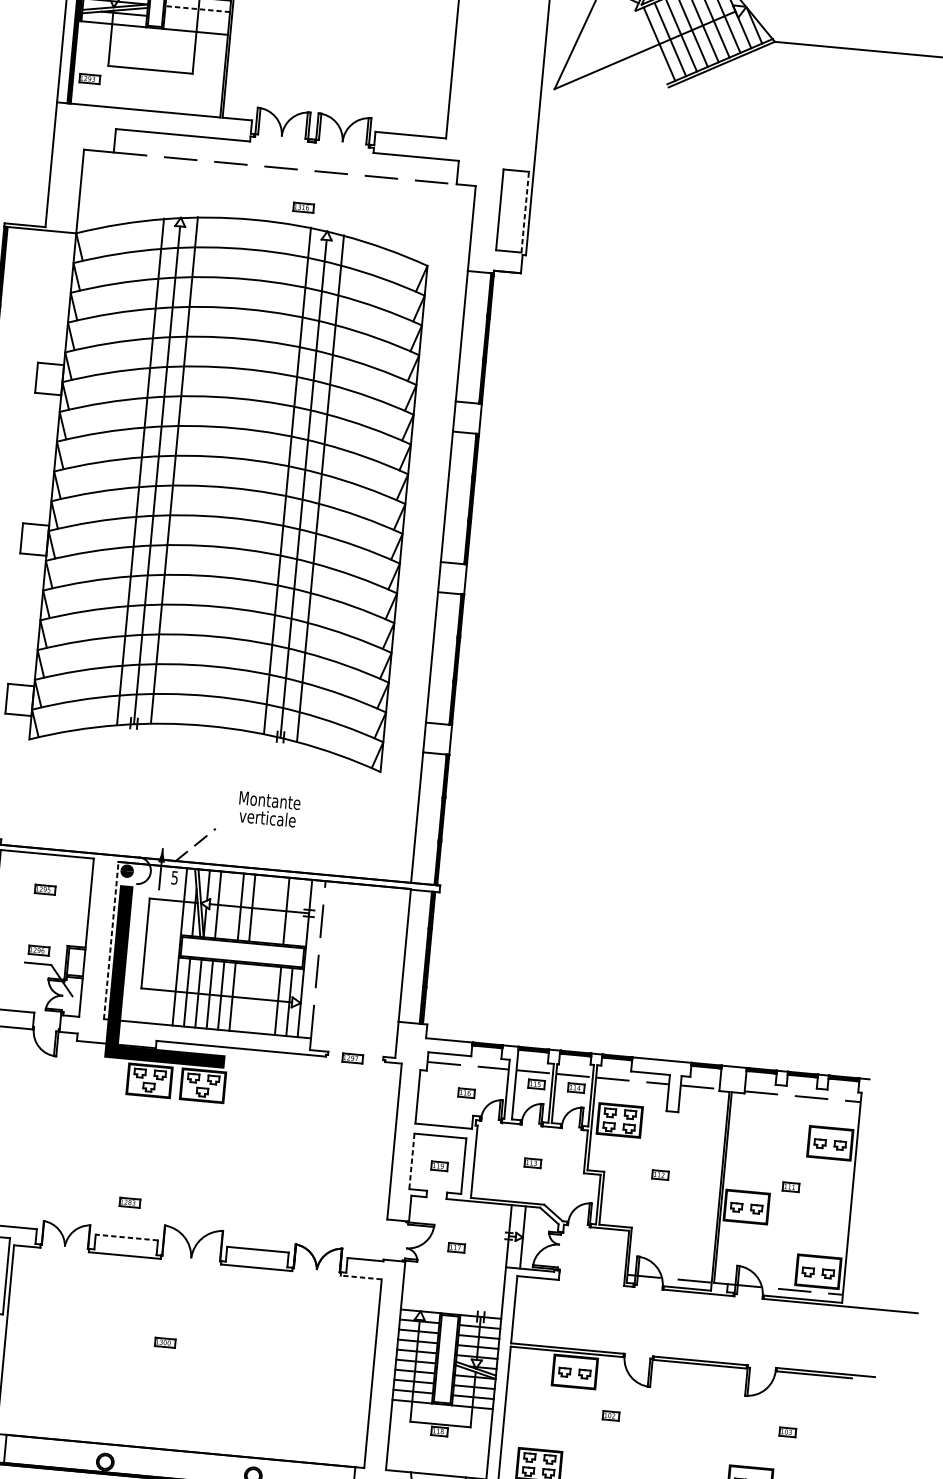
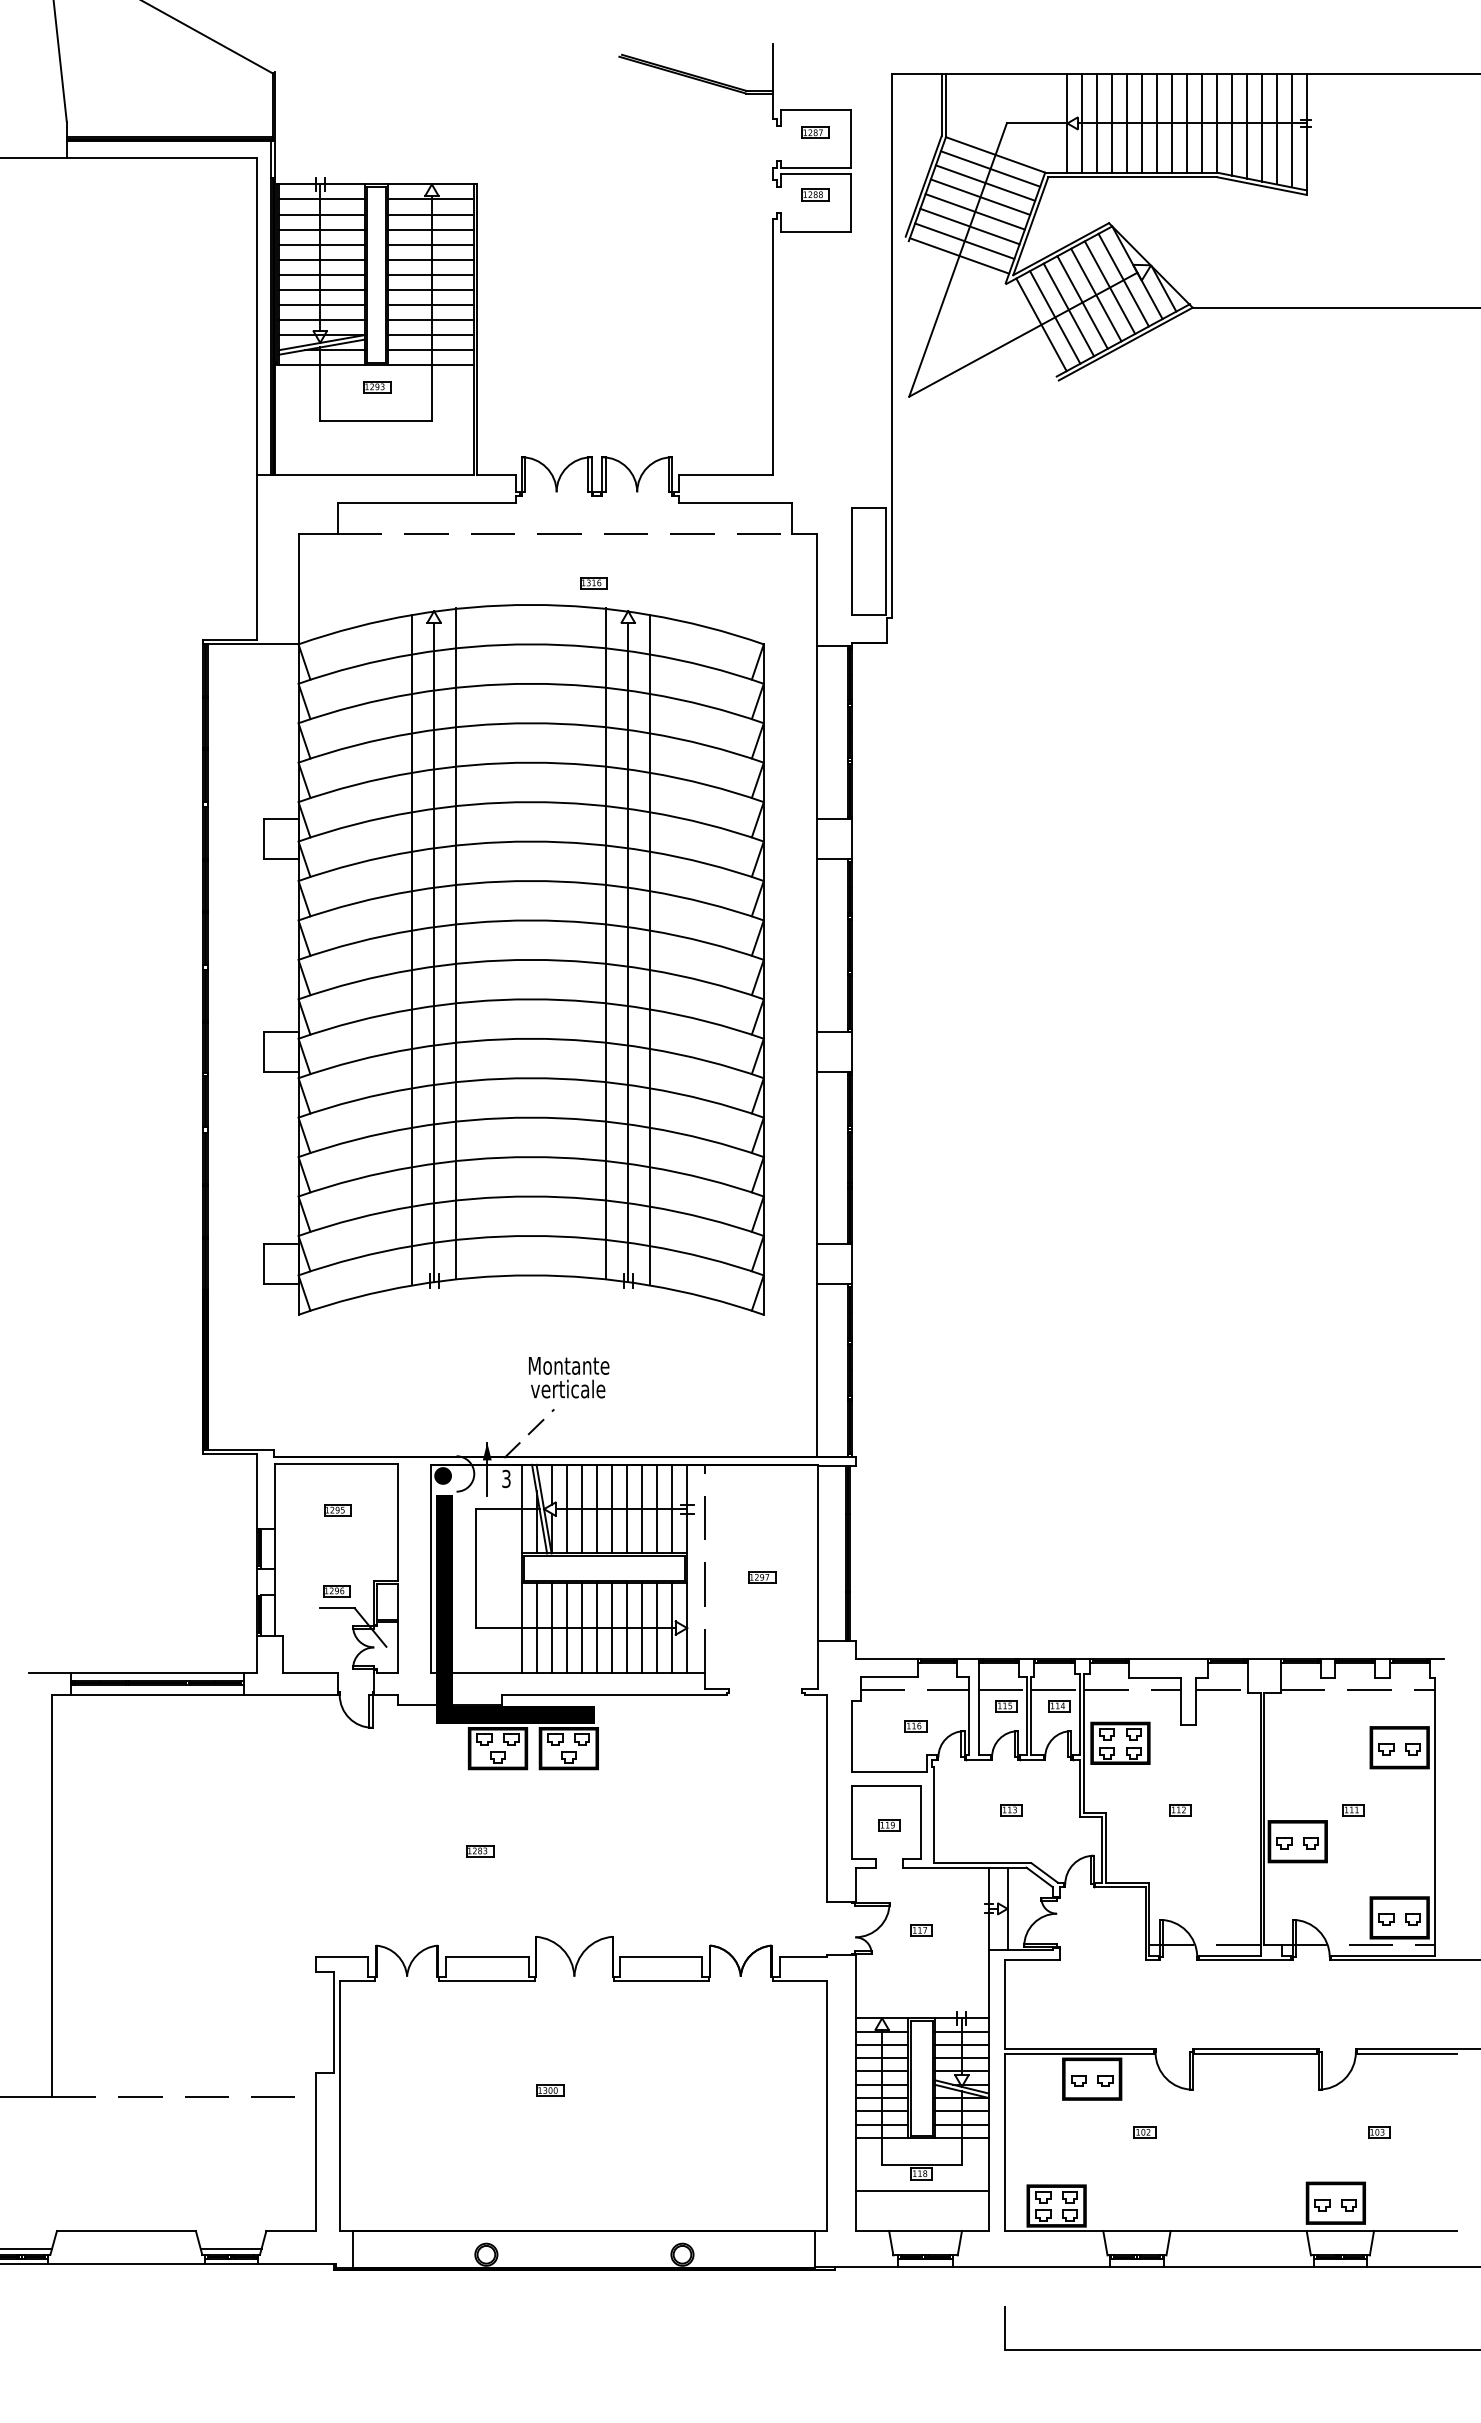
line: (197, 9) -> (430, 335), dashed -> solid
line: (196, 20) -> (430, 350), added
part: (89, 79) -> (377, 387), moved
line: (525, 211) -> (885, 561), dashed -> solid
text: (269, 809) -> (569, 1377), moved
text: (174, 877) -> (506, 1478), 5 -> 3
line: (229, 905) -> (581, 1508), added
line: (263, 908) -> (626, 1508), added
line: (275, 909) -> (642, 1508), added
line: (298, 911) -> (672, 1508), added
line: (111, 940) -> (430, 1568), dashed -> solid
line: (243, 998) -> (611, 1628), added
line: (254, 999) -> (626, 1628), added
line: (267, 1000) -> (642, 1628), added
part: (352, 1058) -> (762, 1577), moved
line: (411, 1161) -> (852, 1822), dashed -> solid
part: (130, 1203) -> (480, 1851), moved
line: (126, 1237) -> (486, 1957), dashed -> solid
line: (360, 1277) -> (799, 1981), dashed -> solid
line: (438, 1444) -> (922, 2191), added

